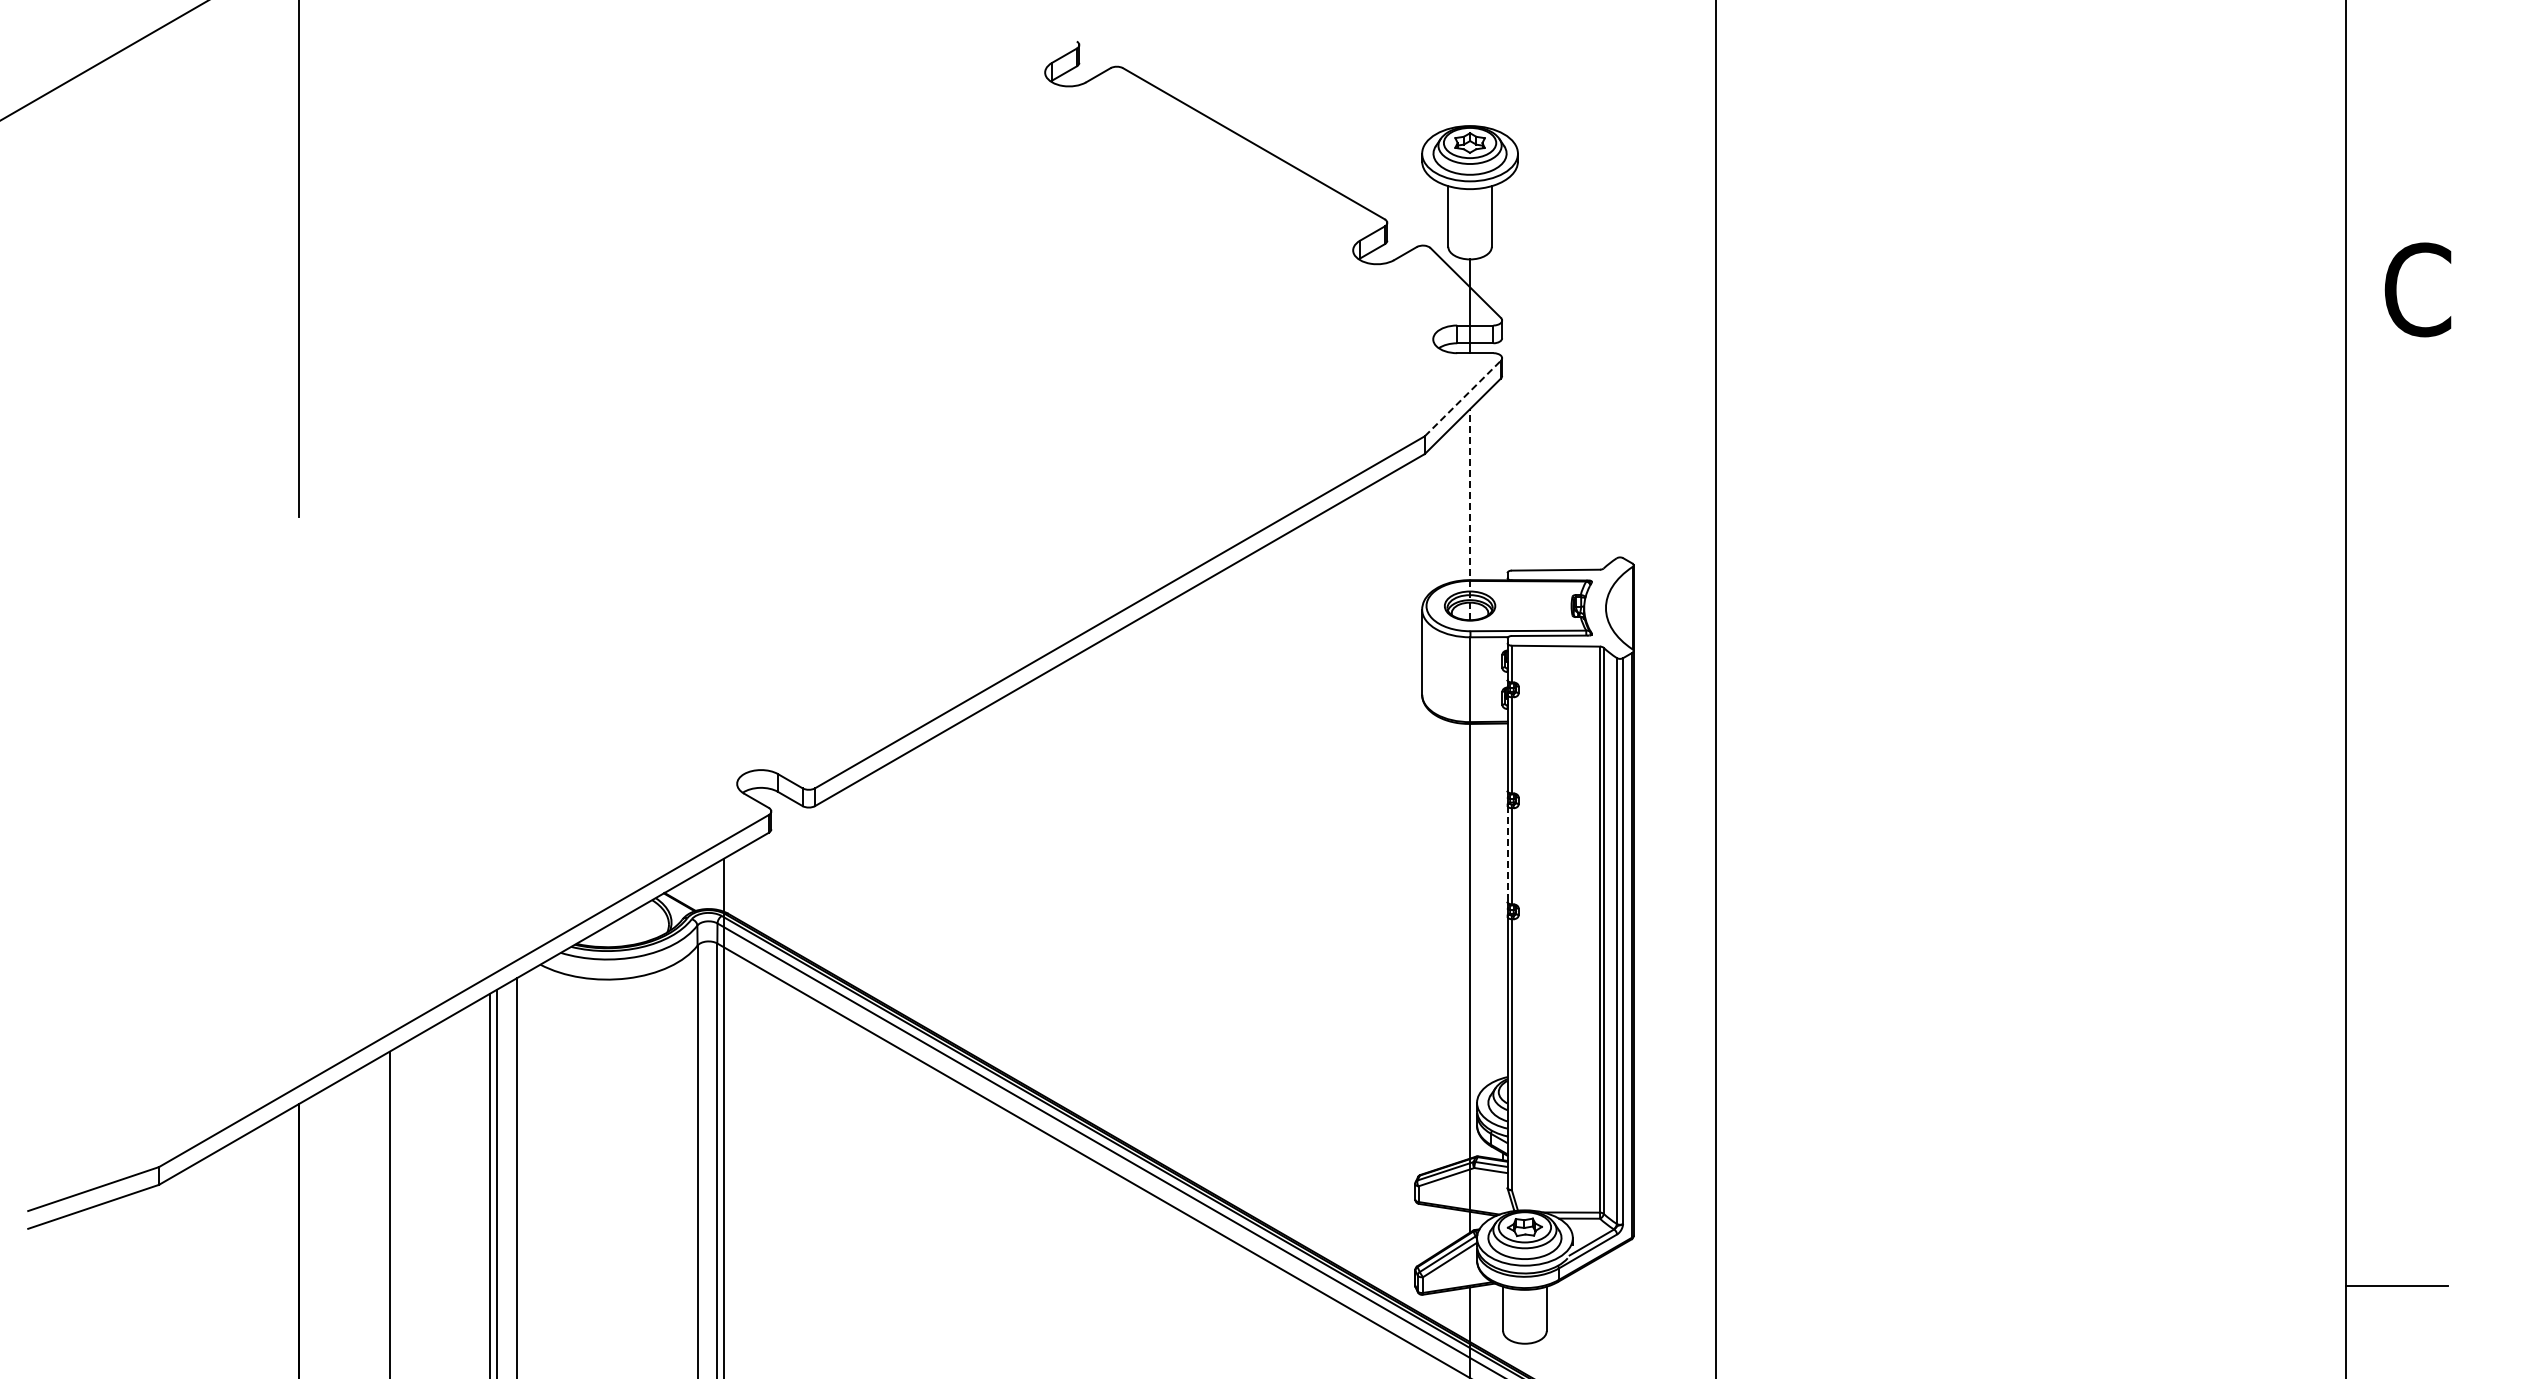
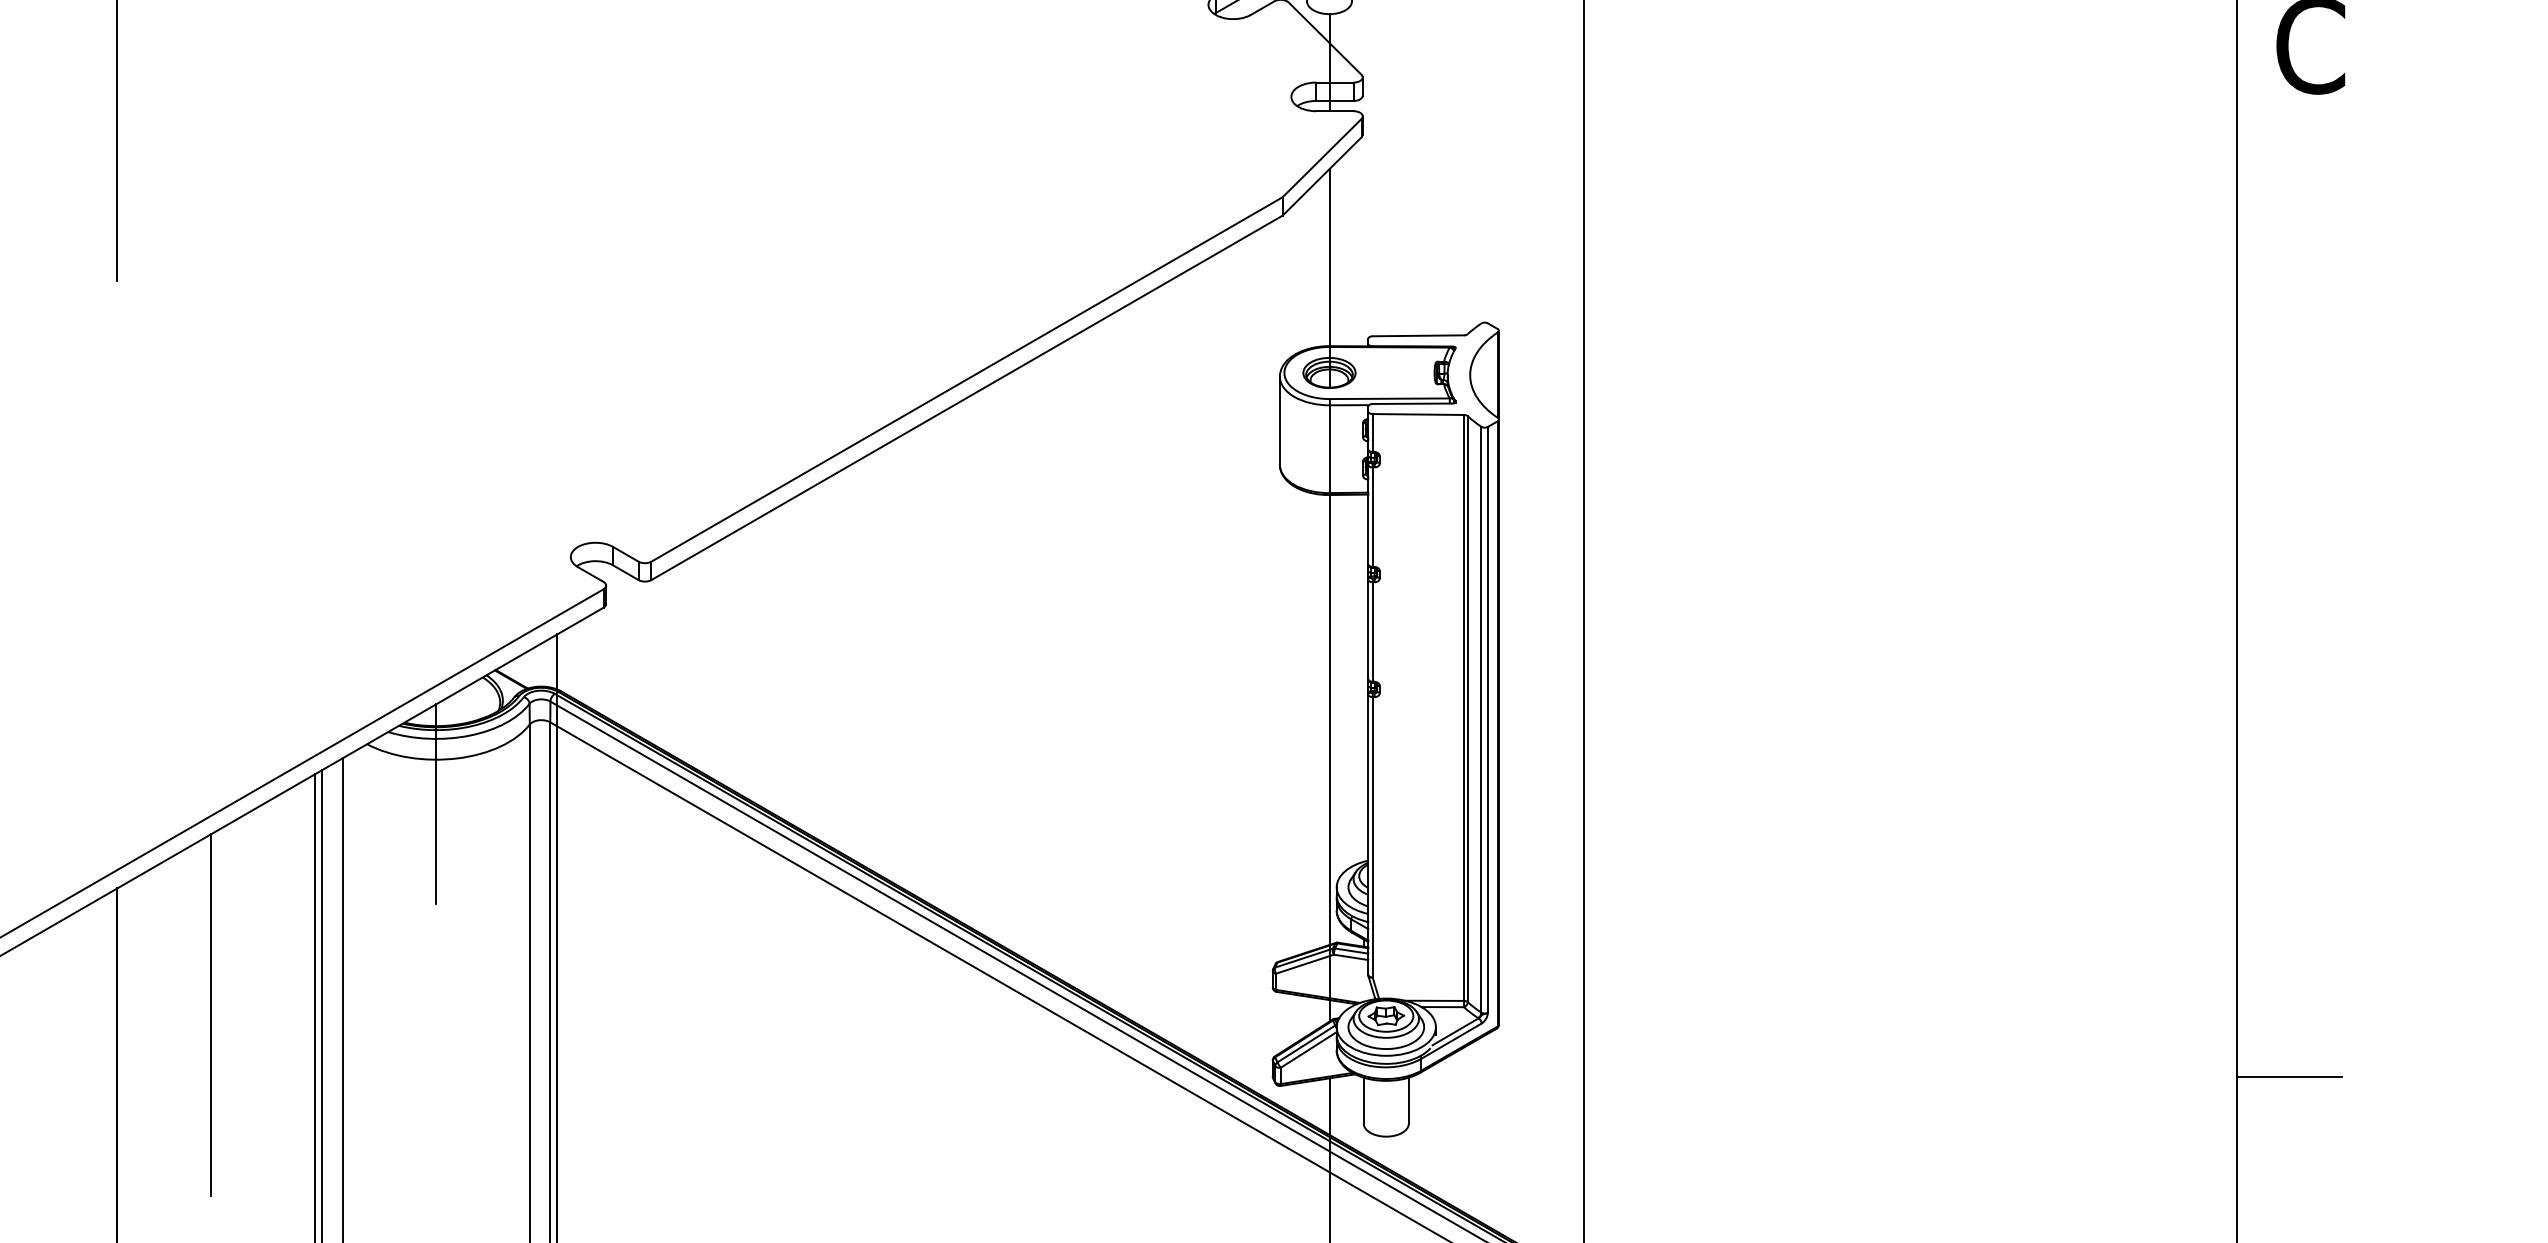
line: (1462, 398) -> (1321, 158), dashed -> solid
line: (1470, 514) -> (1329, 278), dashed -> solid
line: (1507, 854) -> (1368, 630), dashed -> solid
line: (607, 1022) -> (436, 804), added

